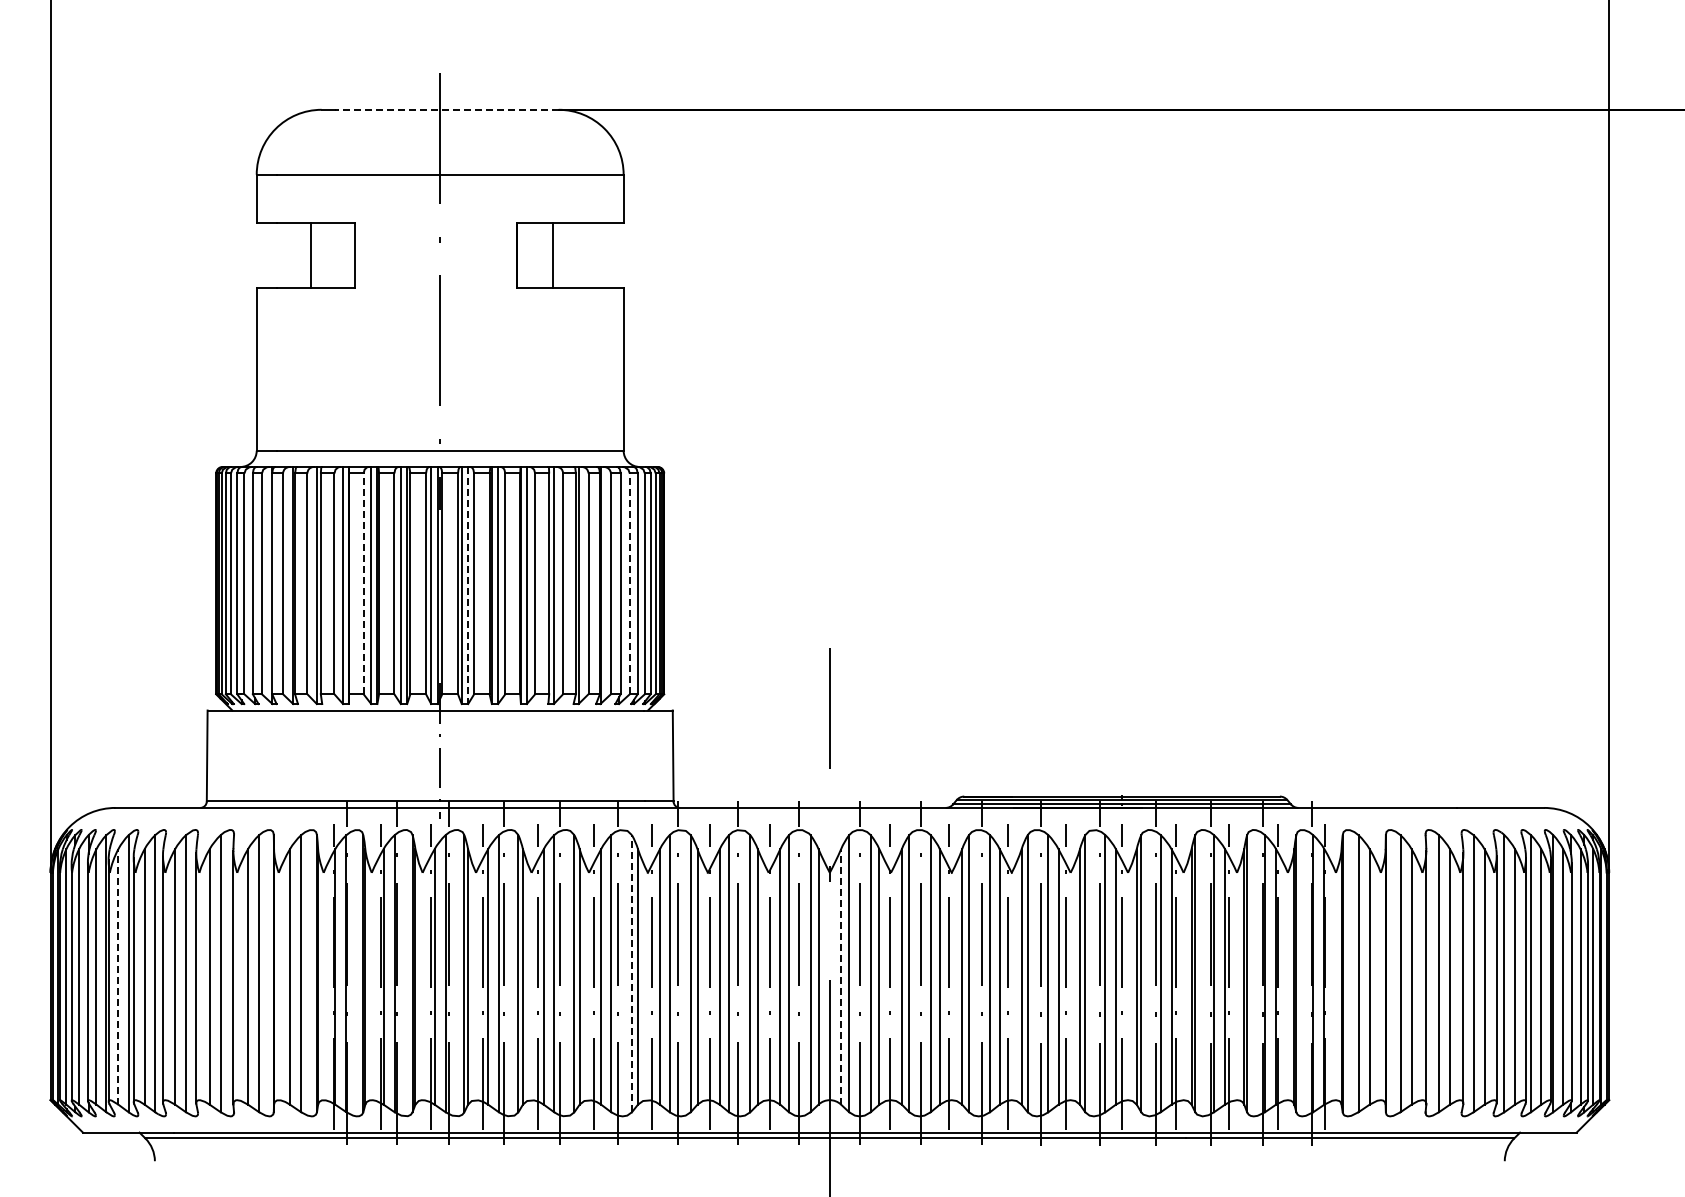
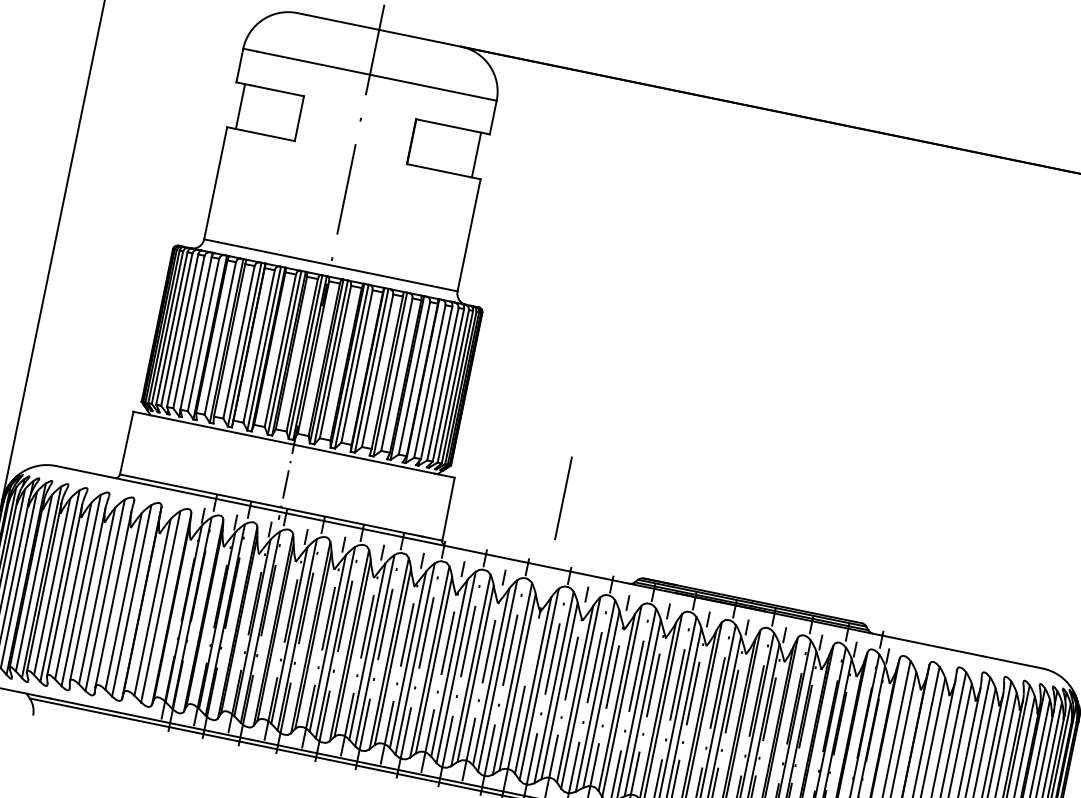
line: (446, 109) -> (383, 30), dashed -> solid
line: (311, 255) -> (240, 106), moved
line: (553, 255) -> (476, 154), moved
line: (363, 583) -> (259, 346), dashed -> solid
line: (629, 583) -> (442, 383), dashed -> solid
line: (468, 585) -> (331, 362), dashed -> solid
line: (631, 973) -> (388, 653), dashed -> solid
line: (118, 976) -> (34, 582), dashed -> solid
line: (841, 976) -> (533, 685), dashed -> solid

